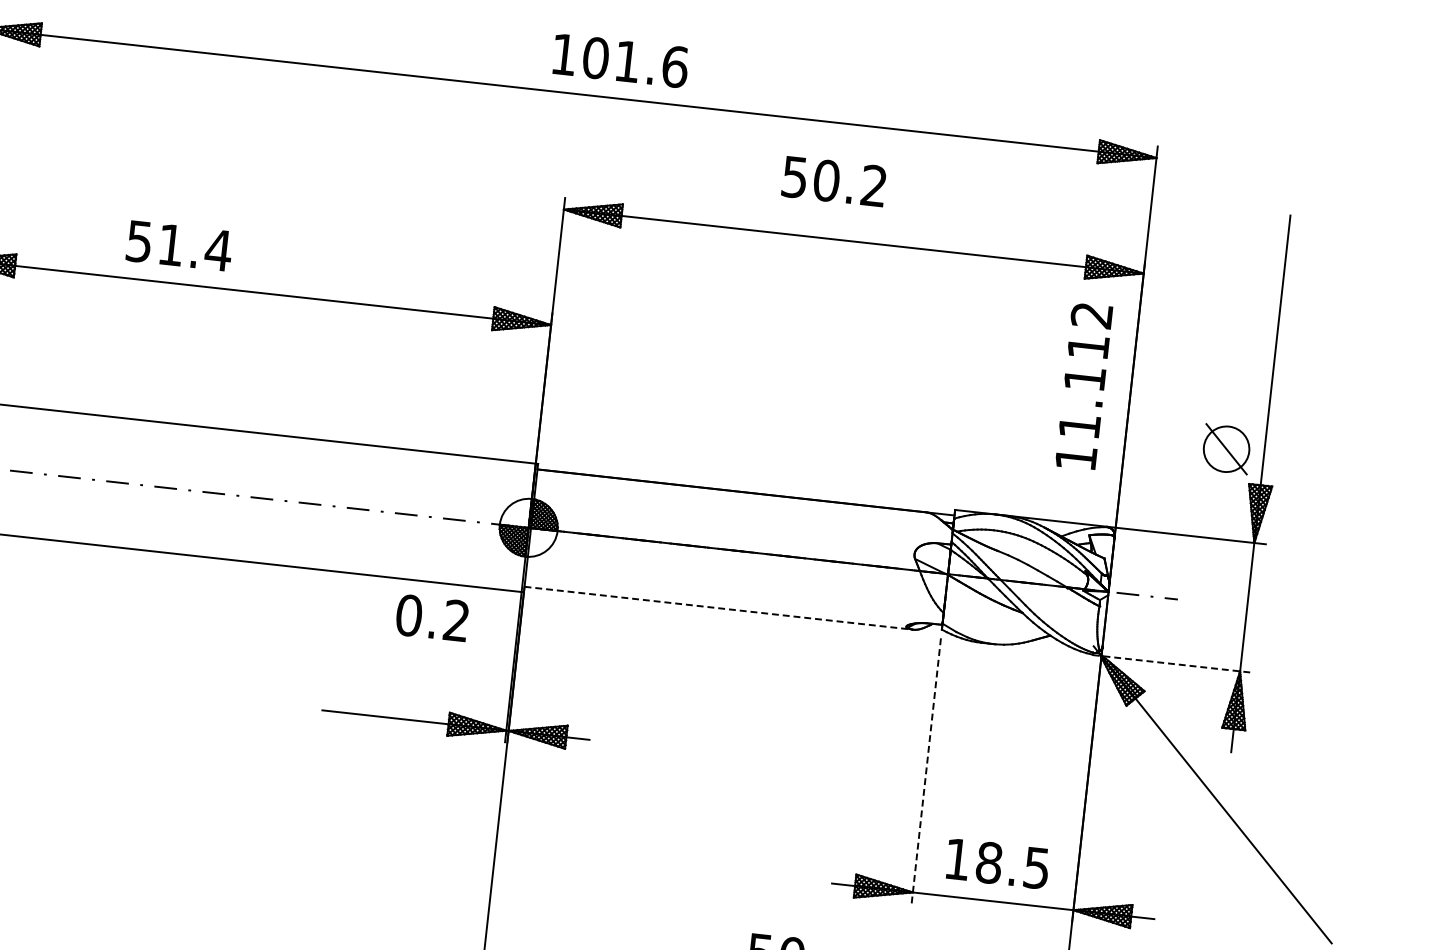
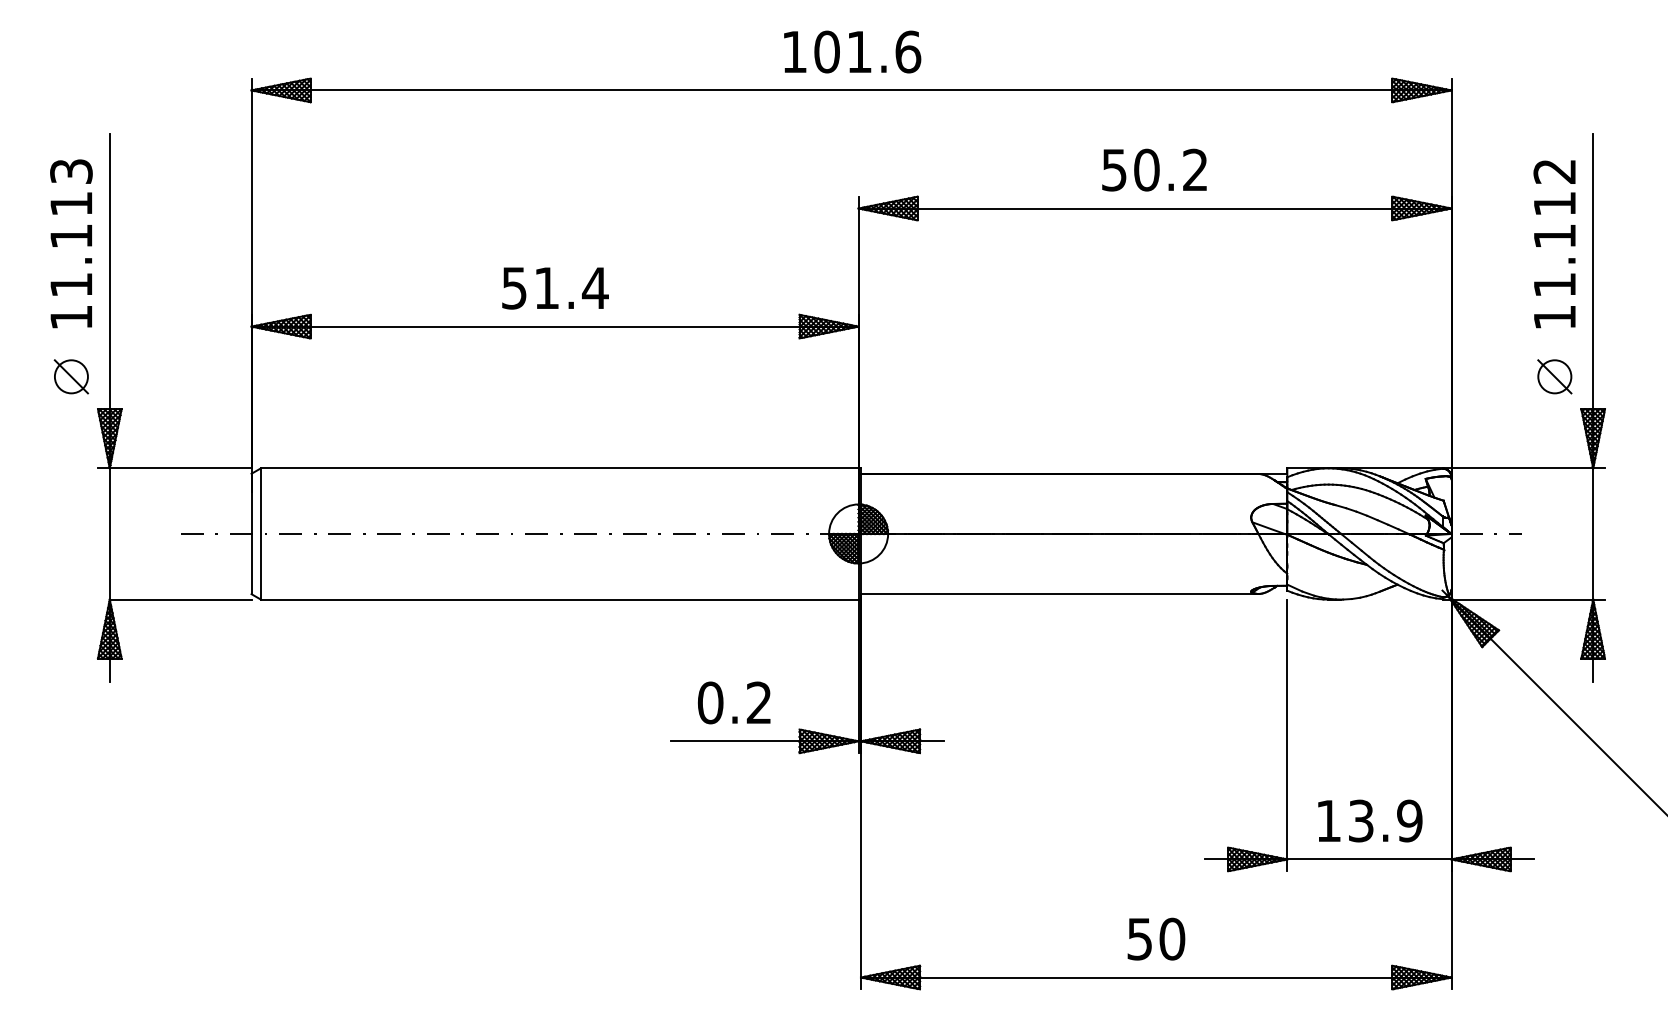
text: (620, 60) -> (852, 51), moved
text: (834, 180) -> (1154, 169), moved
text: (179, 246) -> (555, 288), moved
text: (1083, 386) -> (1554, 244), moved
part: (1226, 448) -> (1554, 376), size x0.71
line: (718, 607) -> (1059, 593), dashed -> solid
text: (432, 617) -> (734, 702), moved
line: (1172, 663) -> (1524, 599), dashed -> solid
line: (926, 771) -> (1287, 735), dashed -> solid
text: (1013, 864) -> (1385, 820), 18.5 -> 13.9

